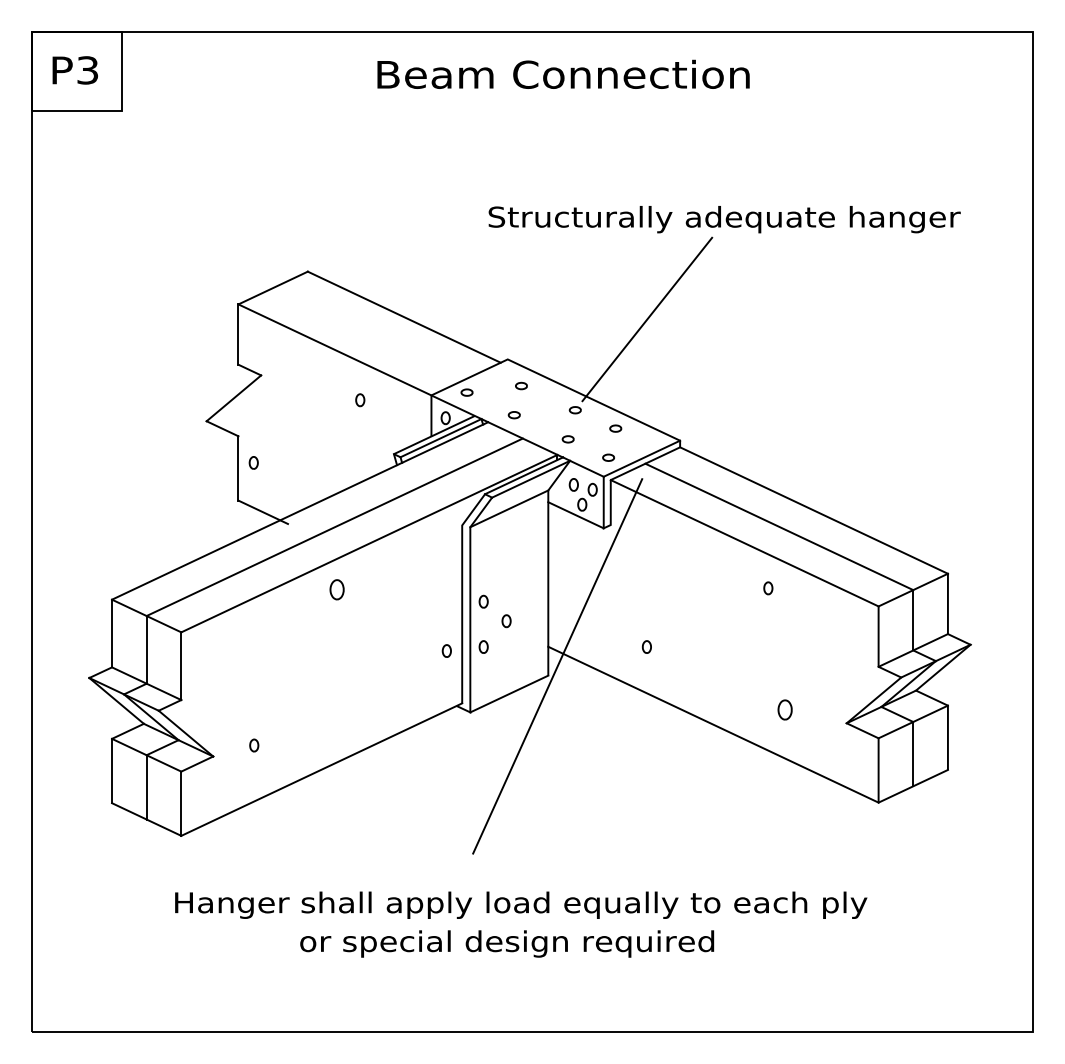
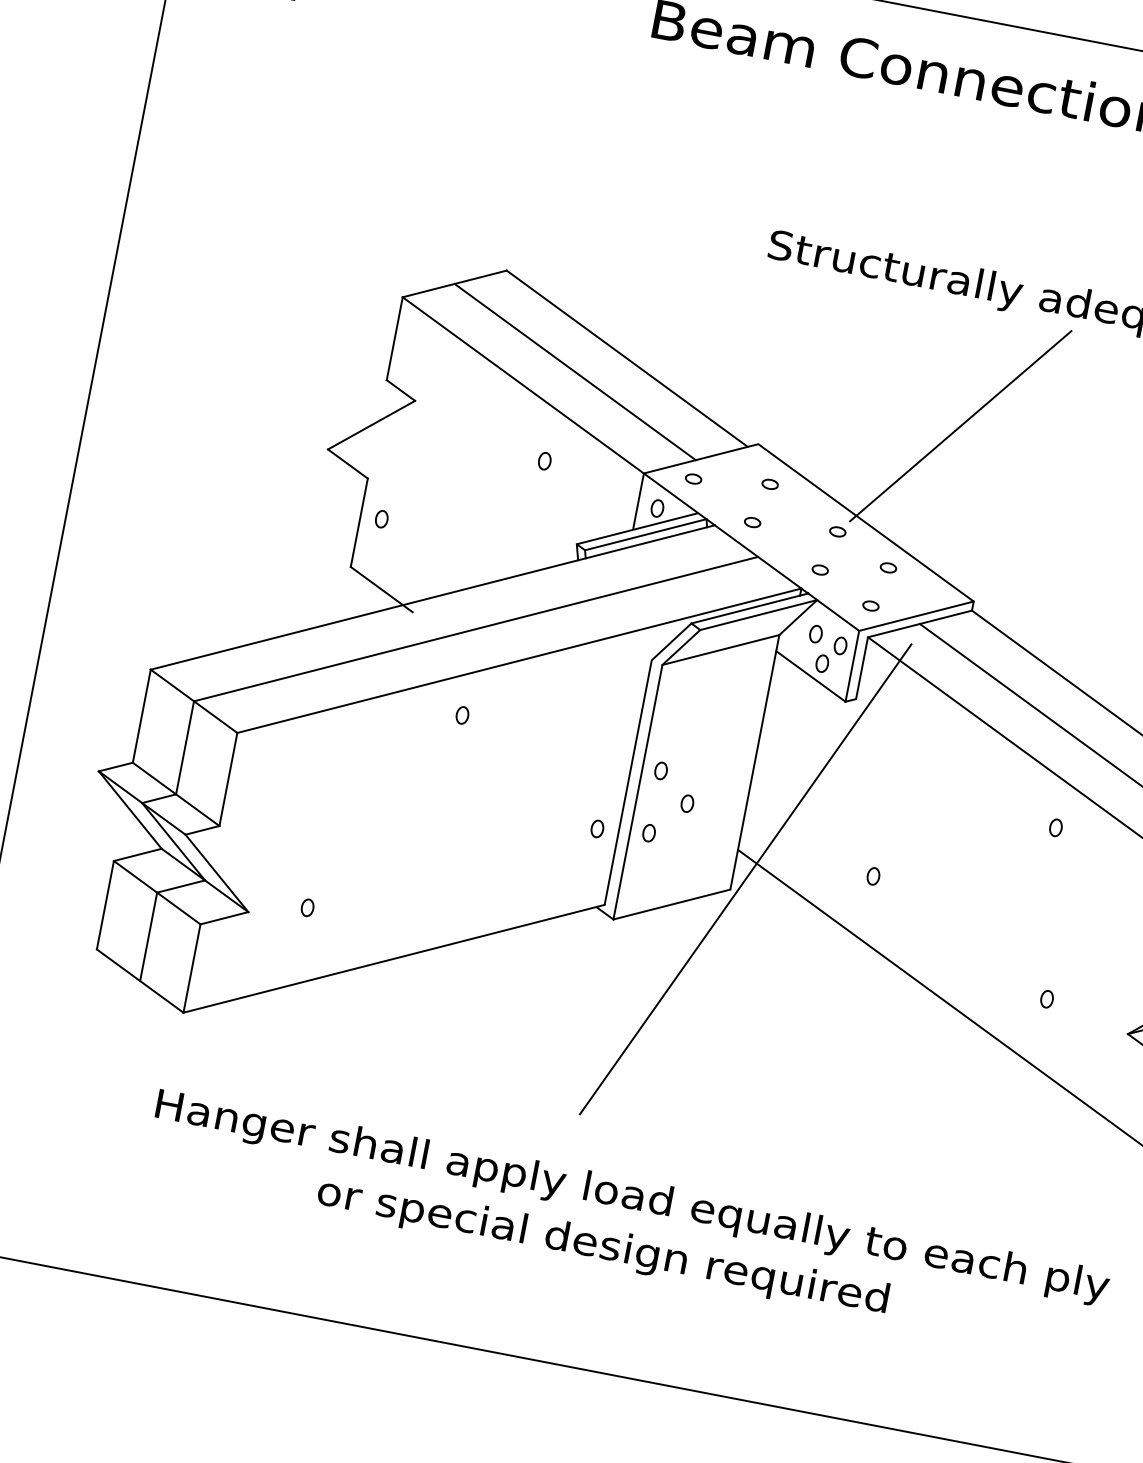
line: (369, 333) -> (575, 371), added
part: (336, 589) -> (462, 715), size x0.62
part: (785, 709) -> (1047, 998), size x0.62

